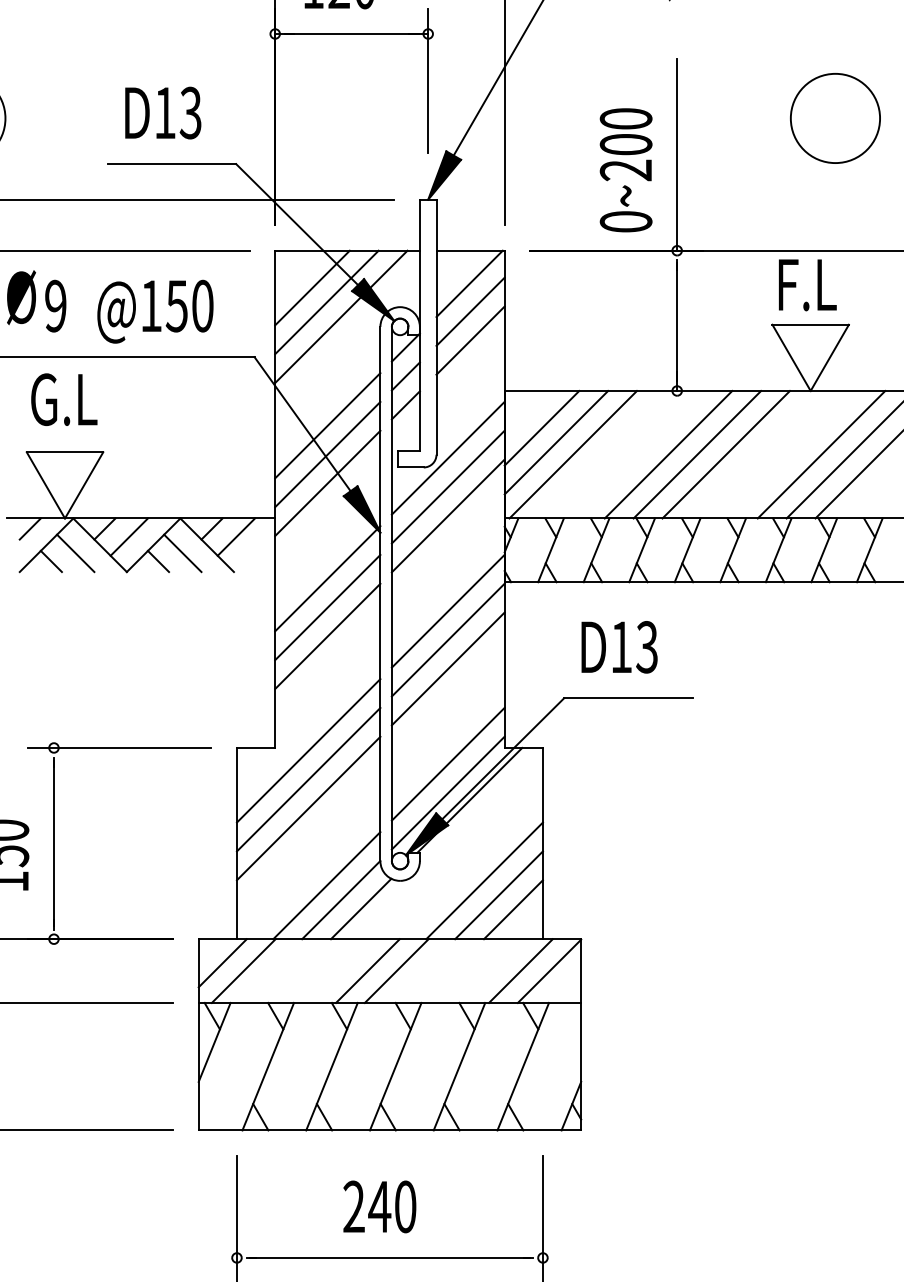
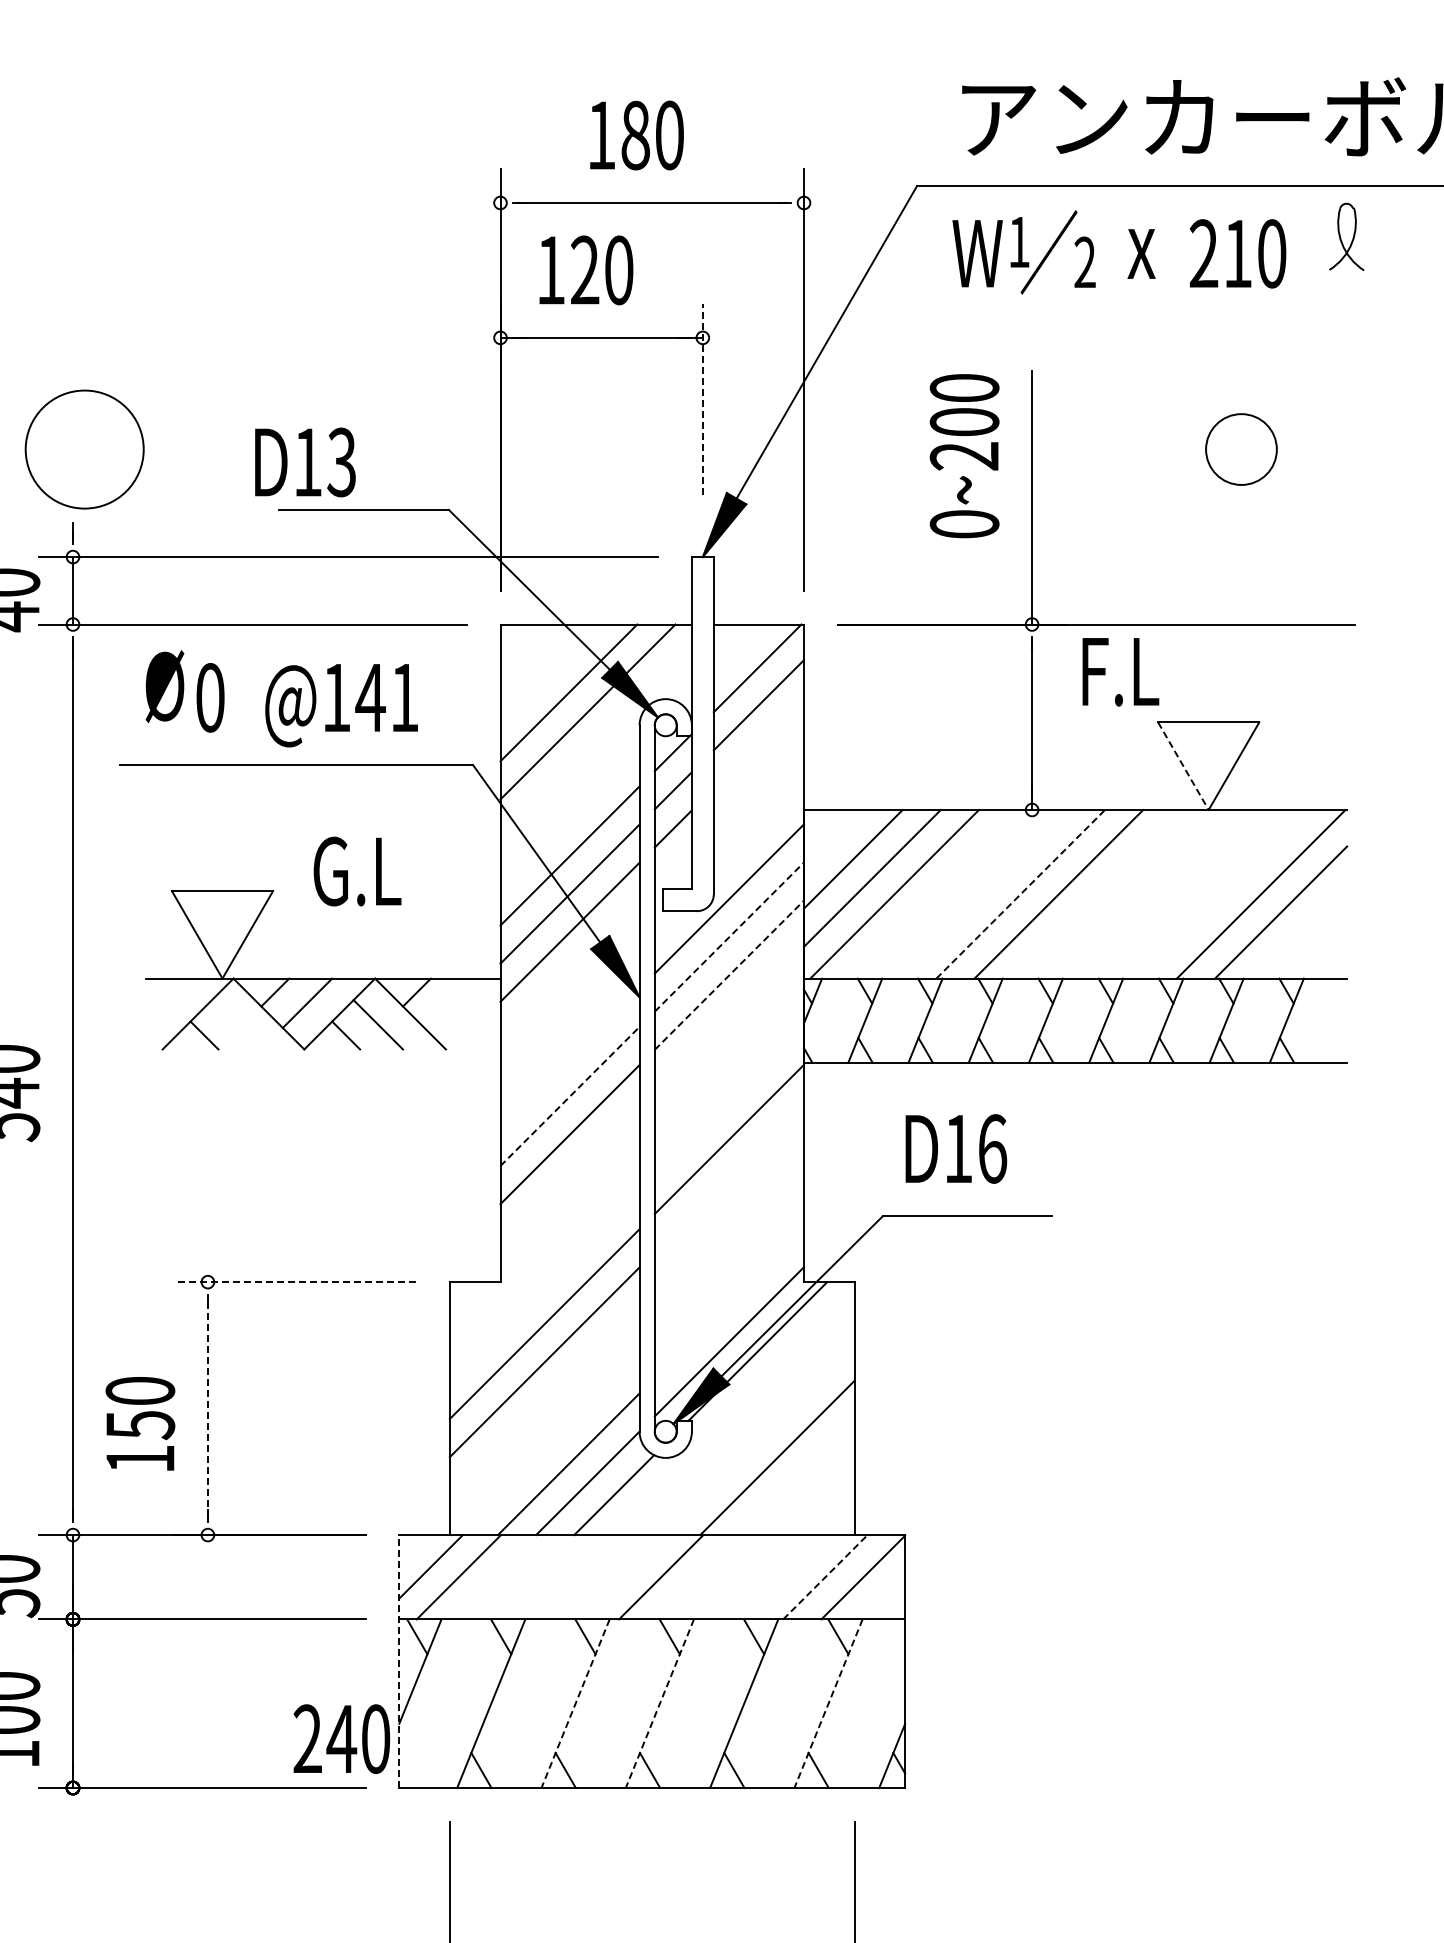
line: (427, 80) -> (702, 399), solid -> dashed
text: (163, 113) -> (305, 462), moved
circle: (835, 118) -> (1241, 449), size x0.6
text: (626, 170) -> (964, 456), moved
text: (807, 285) -> (1120, 672), moved
line: (312, 287) -> (549, 673), removed
text: (55, 305) -> (210, 697), 9 -> 0
text: (189, 305) -> (386, 697), @150 -> @141
line: (470, 340) -> (758, 743), removed
line: (791, 358) -> (1183, 766), solid -> dashed
text: (64, 399) -> (357, 871), moved
line: (669, 454) -> (1021, 893), solid -> dashed
line: (725, 454) -> (1096, 894), removed
line: (821, 454) -> (1222, 894), removed
line: (448, 487) -> (729, 937), solid -> dashed
line: (448, 516) -> (729, 975), solid -> dashed
line: (30, 528) -> (176, 992), removed
line: (235, 537) -> (448, 1003), removed
line: (75, 553) -> (236, 1024), removed
line: (327, 578) -> (569, 1057), removed
line: (328, 607) -> (570, 1096), solid -> dashed
line: (448, 610) -> (729, 1100), removed
text: (647, 646) -> (992, 1148), D13 -> D16
line: (448, 668) -> (729, 1177), removed
line: (119, 748) -> (294, 1282), solid -> dashed
line: (308, 750) -> (544, 1285), removed
line: (448, 764) -> (729, 1303), removed
line: (53, 843) -> (207, 1408), solid -> dashed
line: (499, 894) -> (796, 1476), removed
line: (513, 910) -> (815, 1496), removed
line: (367, 971) -> (622, 1577), removed
line: (520, 971) -> (825, 1577), solid -> dashed
line: (198, 1034) -> (399, 1661), solid -> dashed
line: (331, 1066) -> (575, 1703), solid -> dashed
line: (395, 1066) -> (659, 1703), solid -> dashed
line: (523, 1066) -> (828, 1703), solid -> dashed
text: (379, 1206) -> (341, 1738), moved

